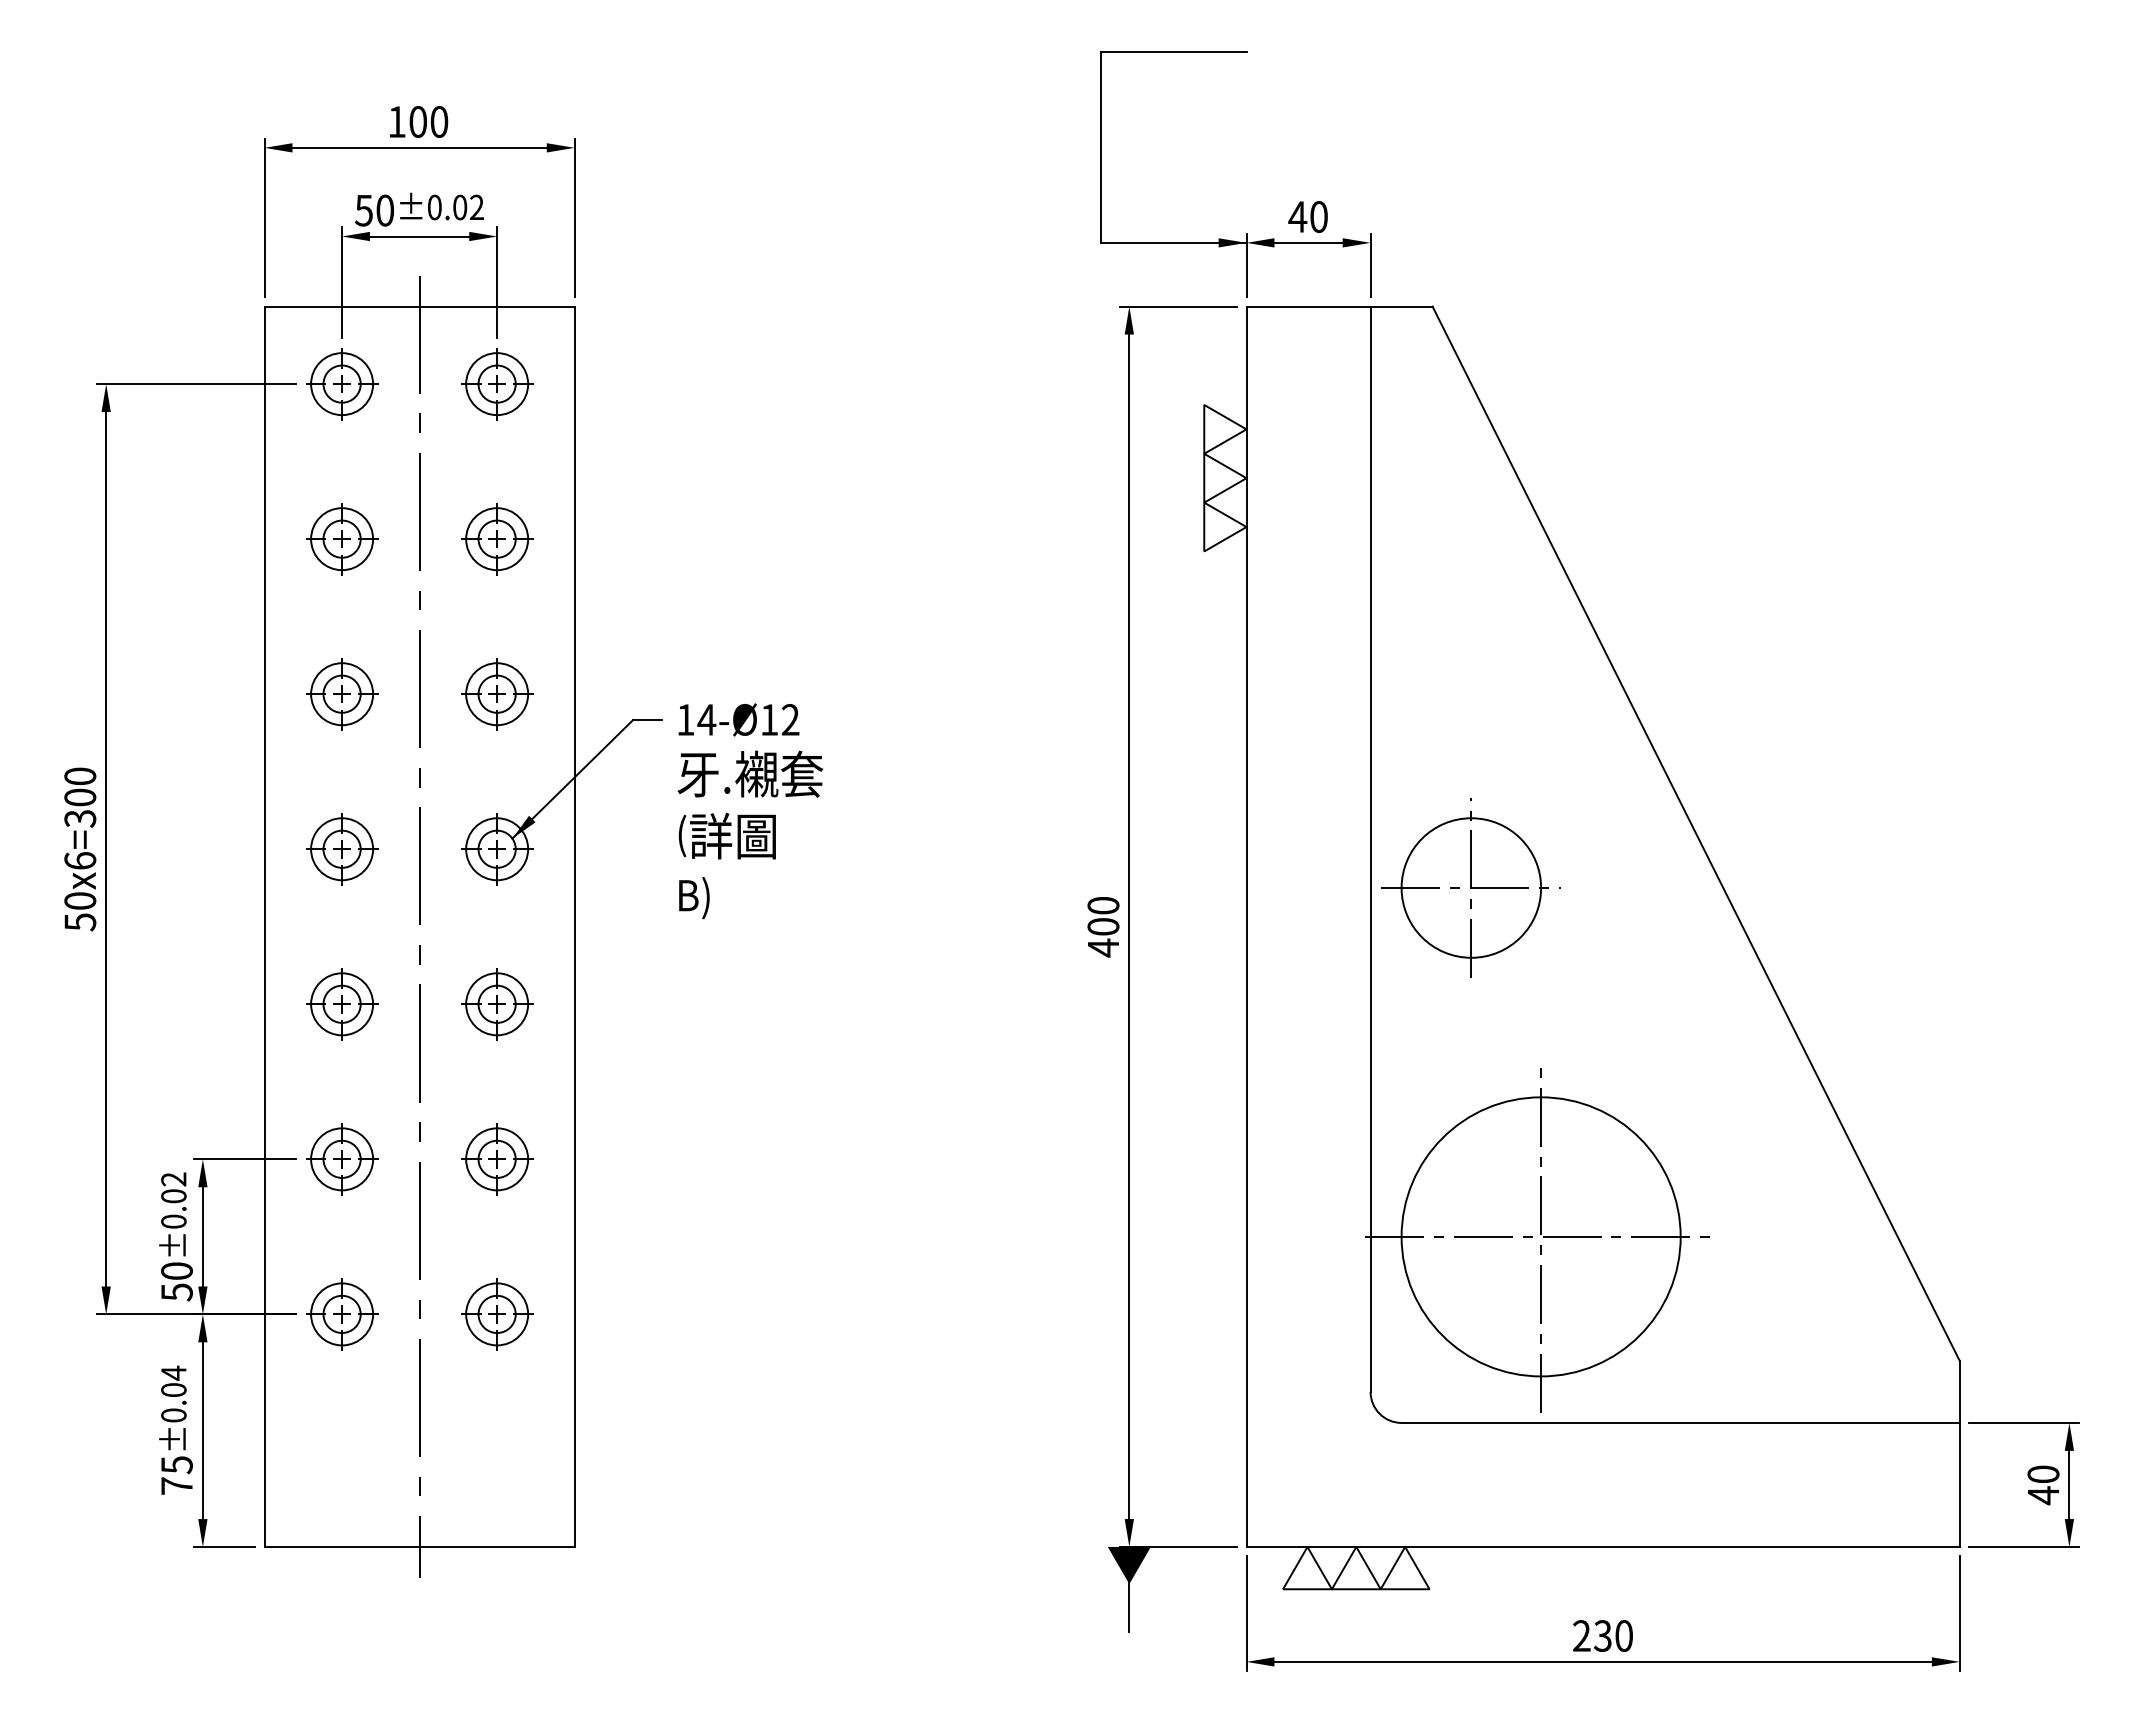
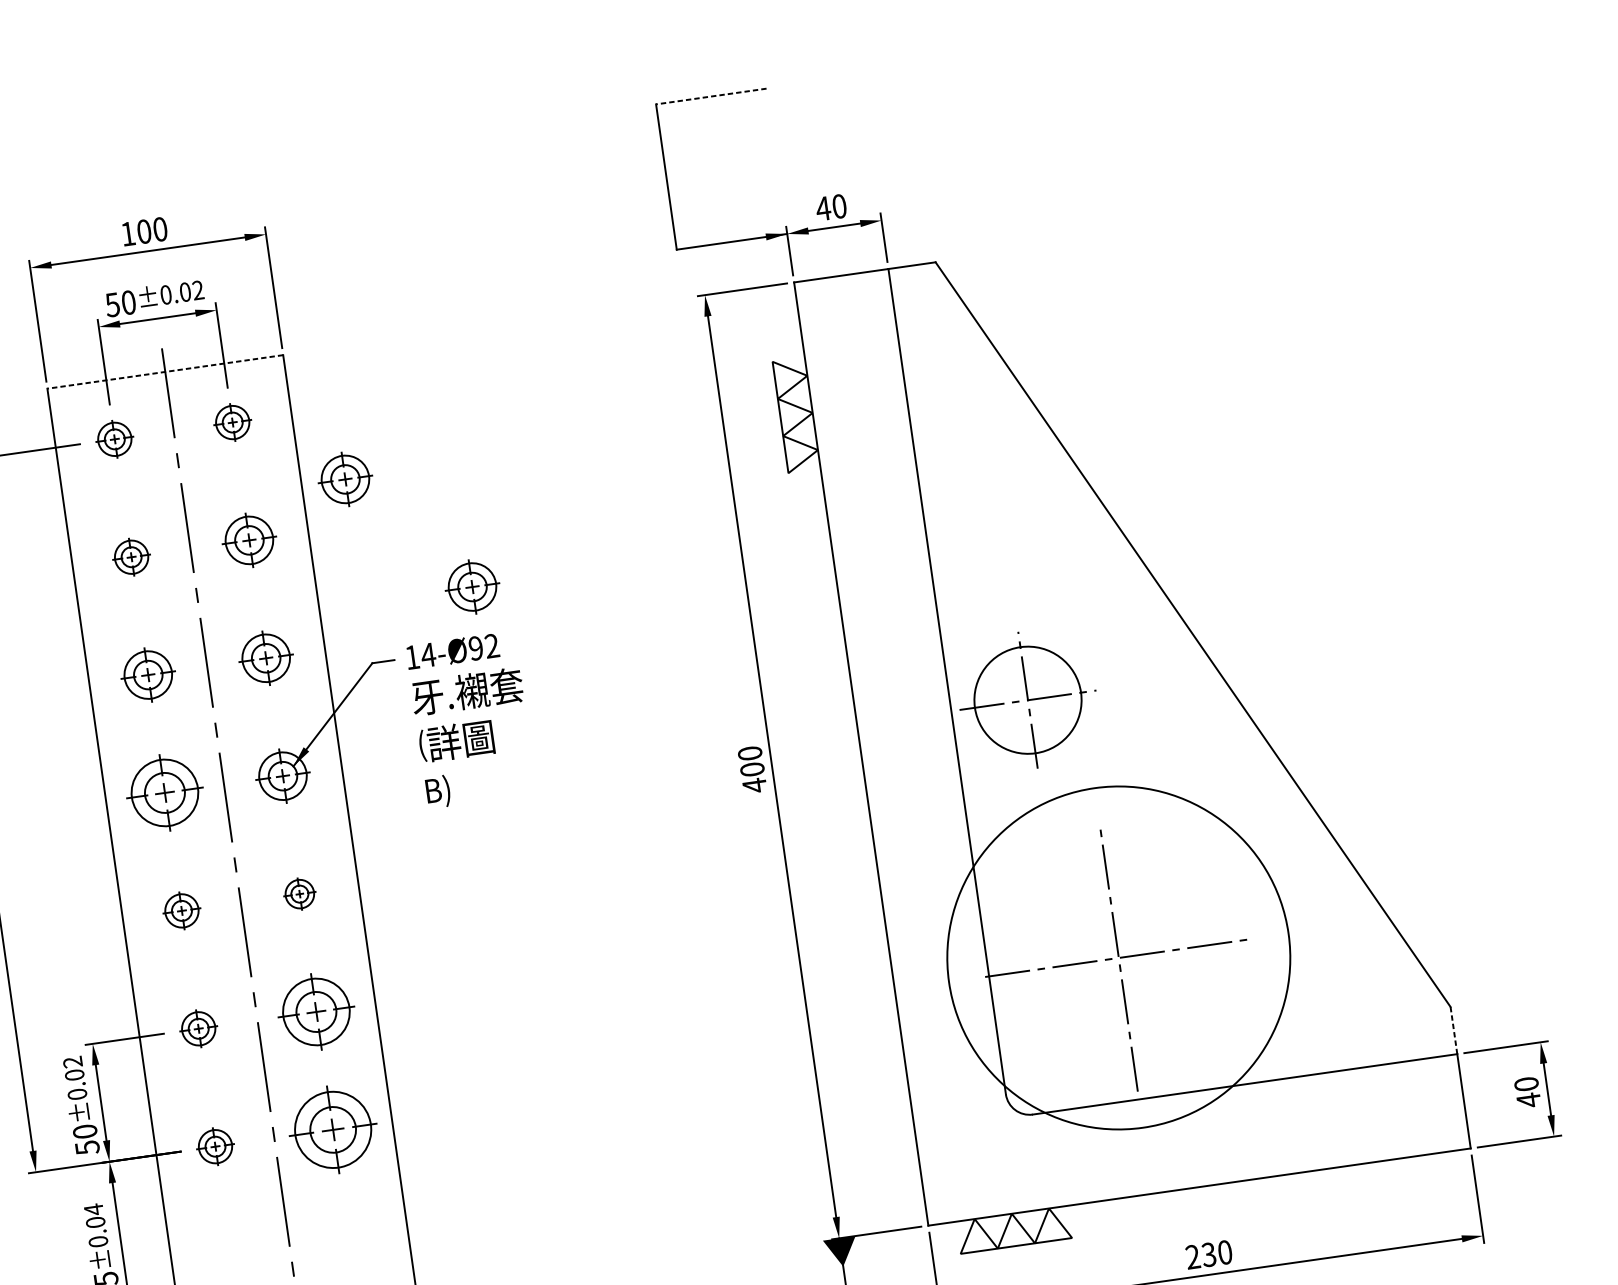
line: (1173, 51) -> (710, 96), solid -> dashed
line: (419, 306) -> (165, 371), solid -> dashed
part: (342, 384) -> (115, 439), size x0.7
part: (497, 384) -> (232, 422), size x0.7
part: (632, 478) -> (345, 479), added
part: (342, 539) -> (131, 557), size x0.7
part: (776, 640) -> (472, 587), added
text: (769, 719) -> (476, 648), 14-Ø12 -> 14-Ø92
part: (342, 849) -> (165, 793), size x1.4
part: (342, 1004) -> (182, 910), size x0.7
part: (497, 1004) -> (300, 894), size x0.6
part: (342, 1159) -> (198, 1028), size x0.7
part: (497, 1159) -> (316, 1012), size x1.4
circle: (1540, 1236) -> (1118, 957), size x1.6
part: (342, 1314) -> (215, 1146), size x0.7
part: (497, 1314) -> (333, 1129), size x1.6
line: (1959, 1391) -> (1453, 1030), solid -> dashed

